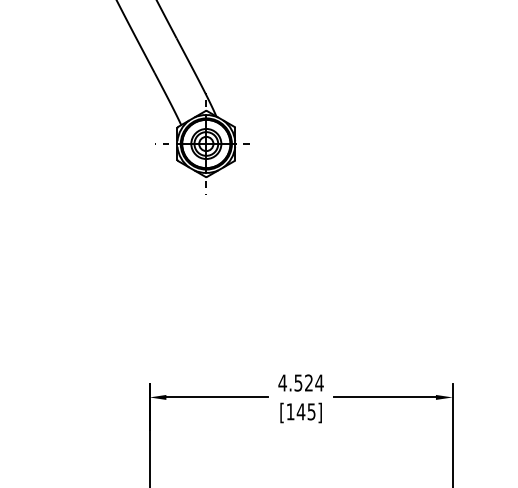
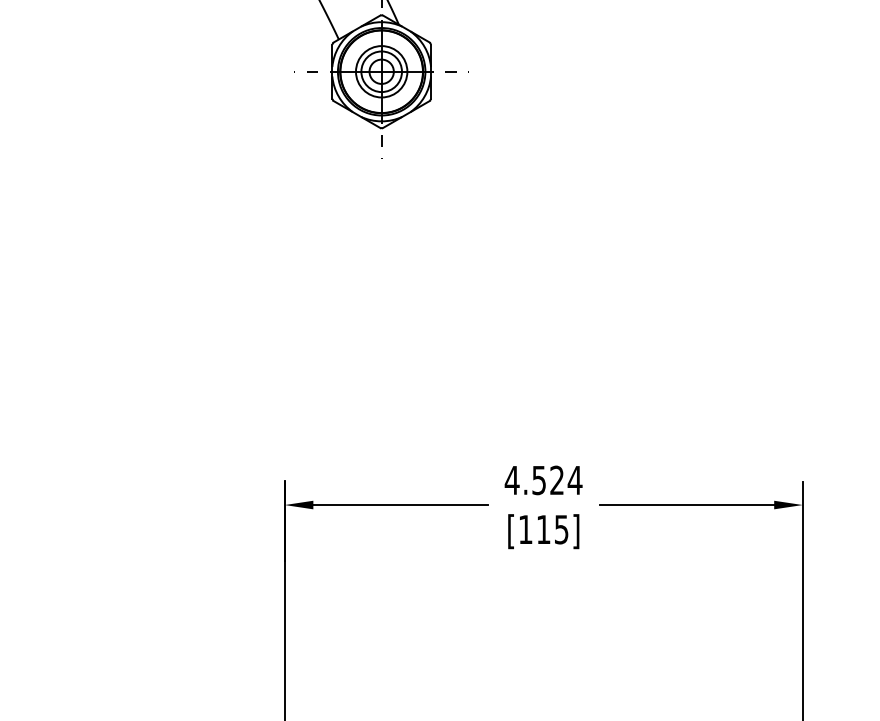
text: (300, 411) -> (542, 529), [145] -> [115]

